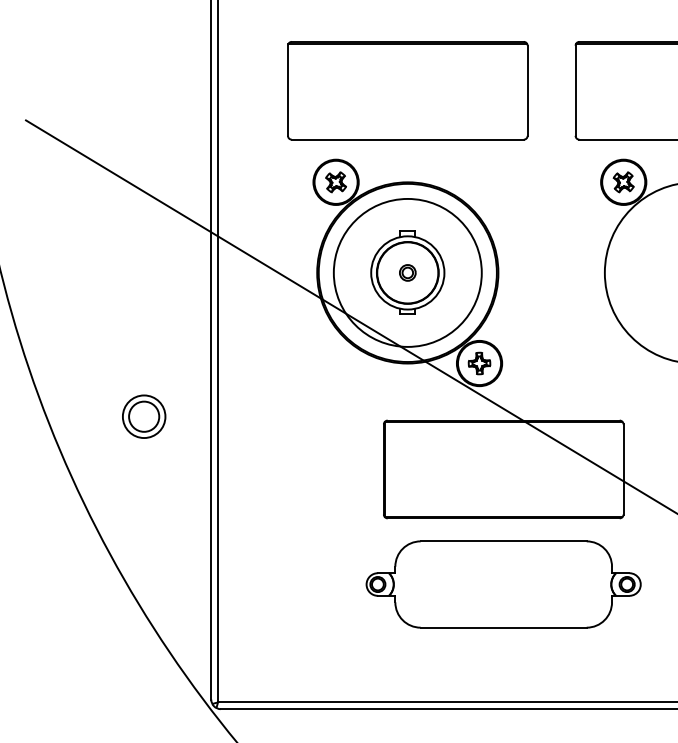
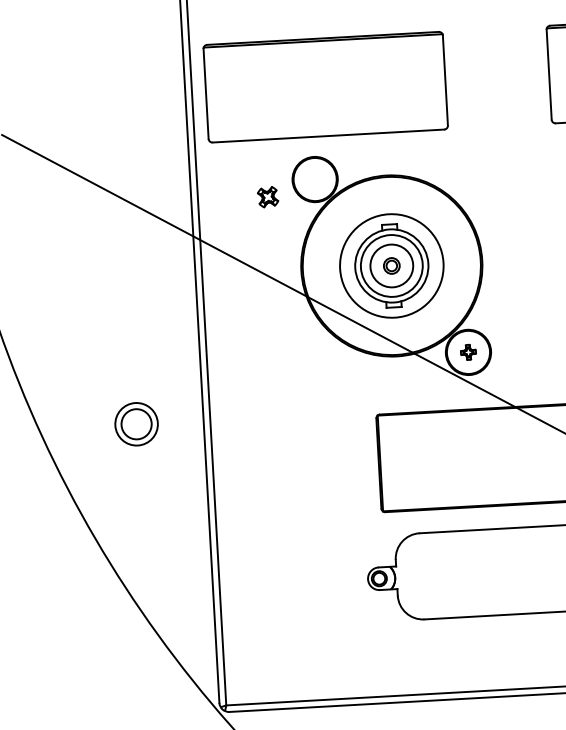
part: (407, 90) -> (325, 86), moved
part: (335, 182) -> (267, 197), moved
circle: (407, 272) -> (391, 265), size x0.7
circle: (407, 272) -> (391, 265), size x0.7
part: (479, 363) -> (468, 352), size x0.7

